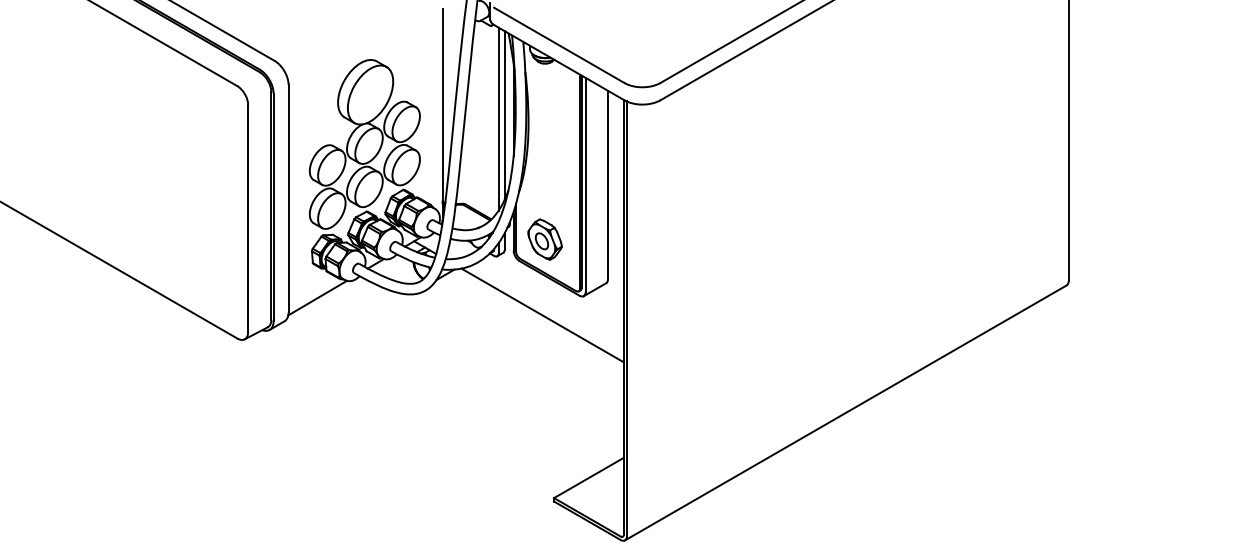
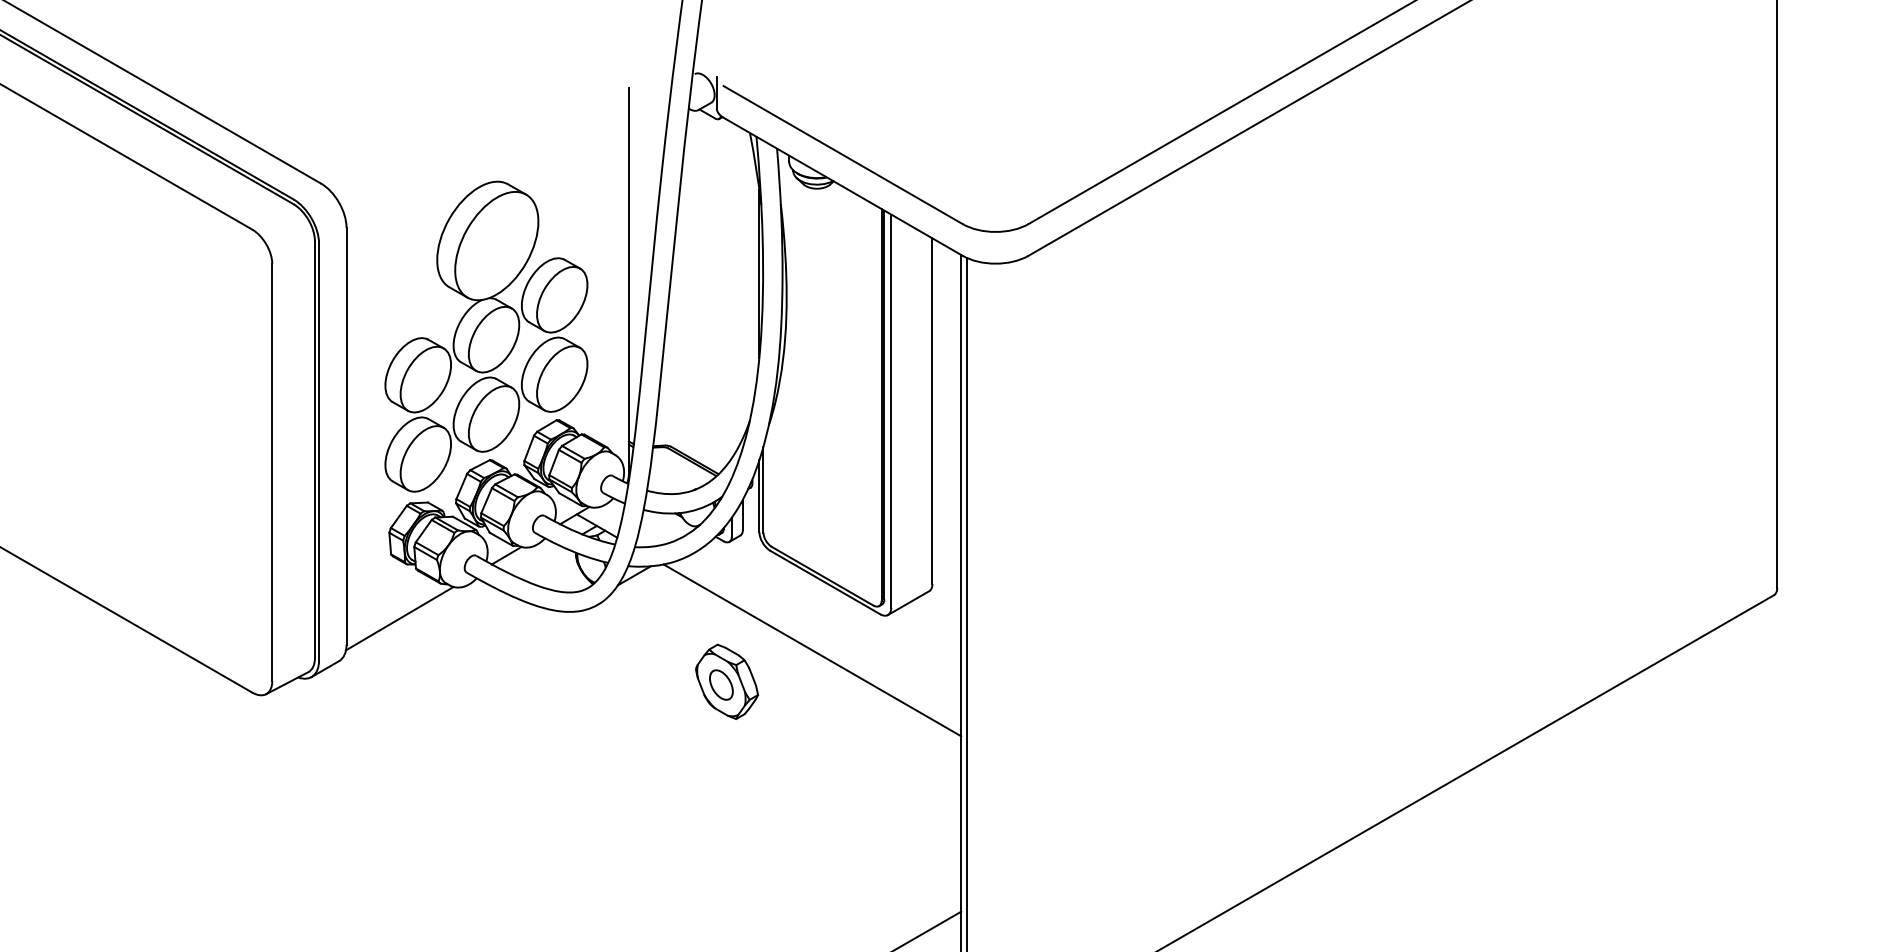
line: (504, 115) -> (742, 283), removed
line: (498, 118) -> (731, 289), removed
part: (544, 239) -> (726, 681), moved

